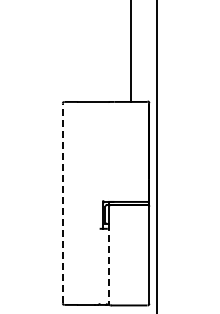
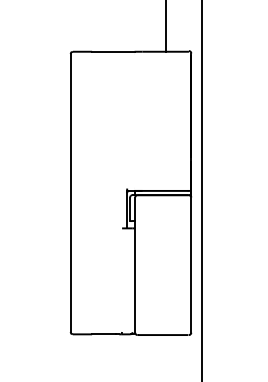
line: (62, 203) -> (70, 193), dashed -> solid
line: (109, 264) -> (135, 278), dashed -> solid

